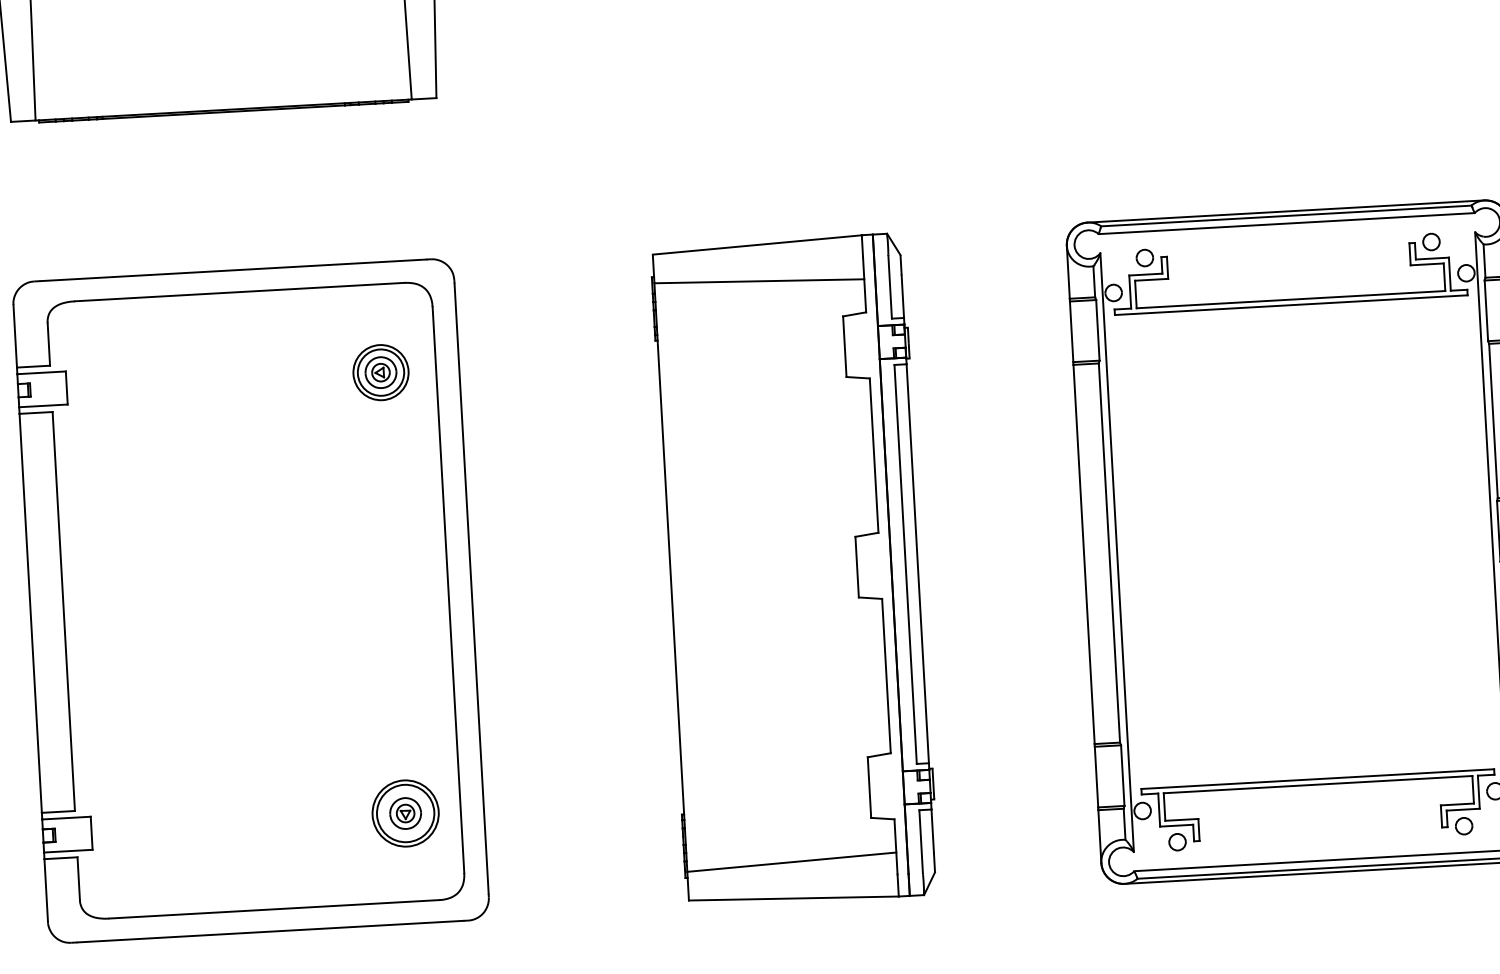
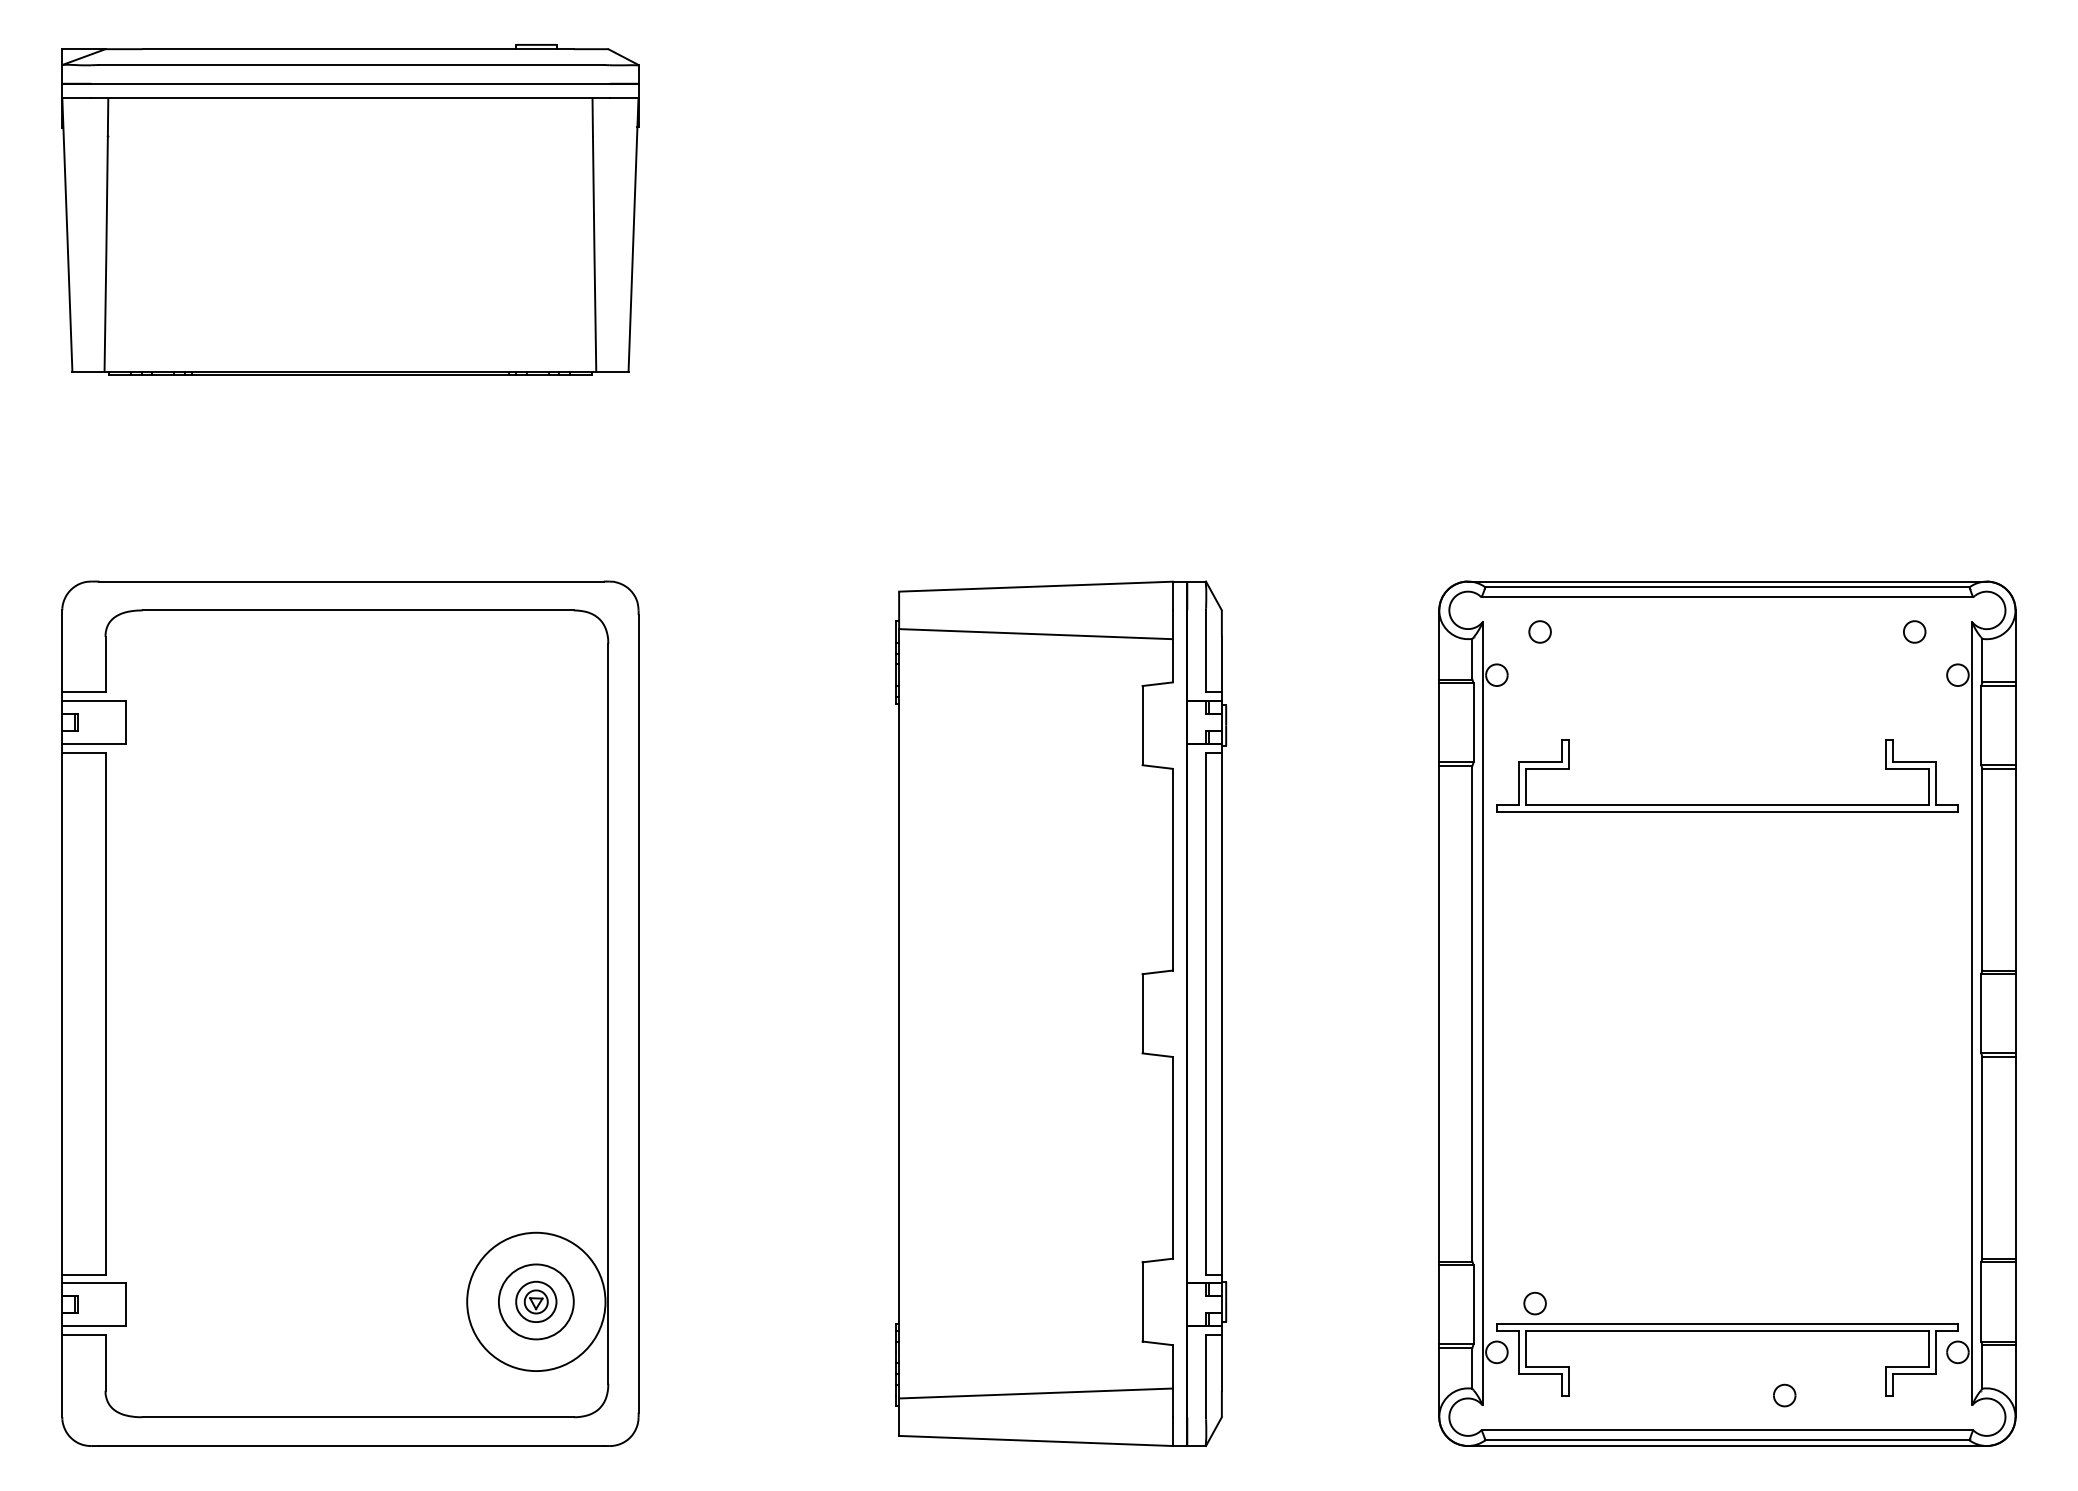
part: (1291, 299) -> (1727, 804), moved
part: (381, 372) -> (536, 725), removed
circle: (405, 813) -> (536, 1301), size x1.6
part: (1463, 826) -> (1784, 1395), moved
circle: (1177, 842) -> (1534, 1303), moved

